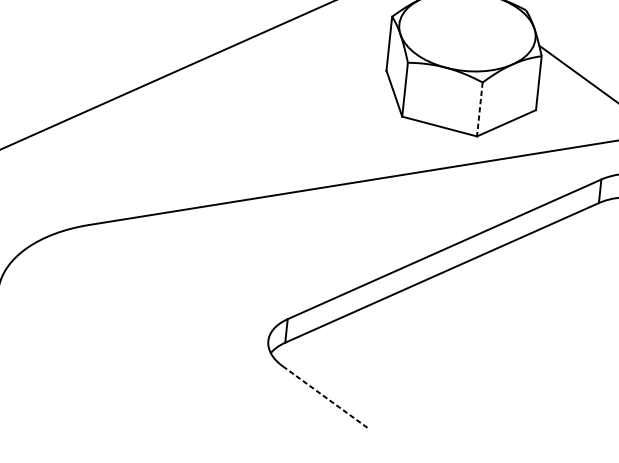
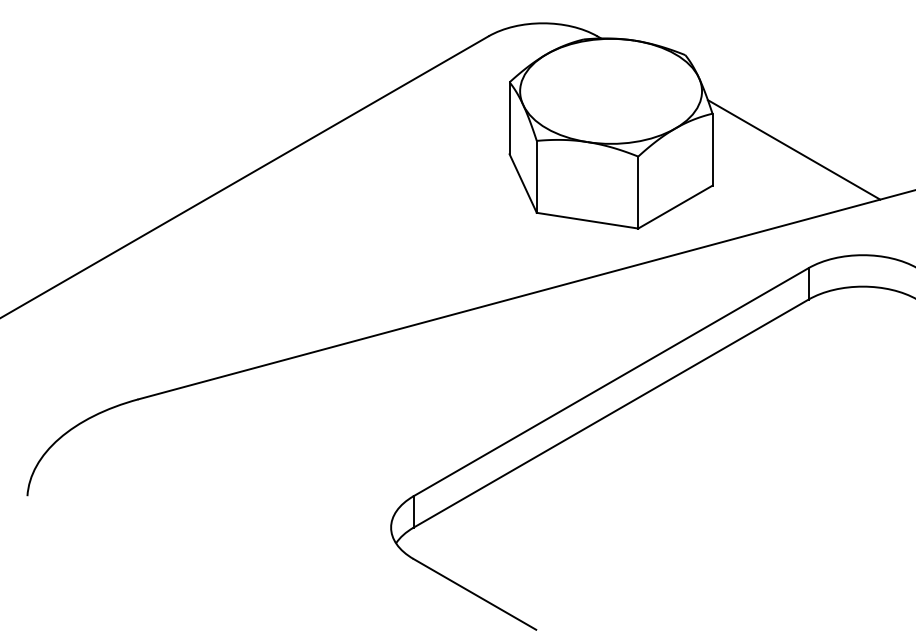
line: (480, 109) -> (638, 192), dashed -> solid
line: (325, 397) -> (474, 594), dashed -> solid

